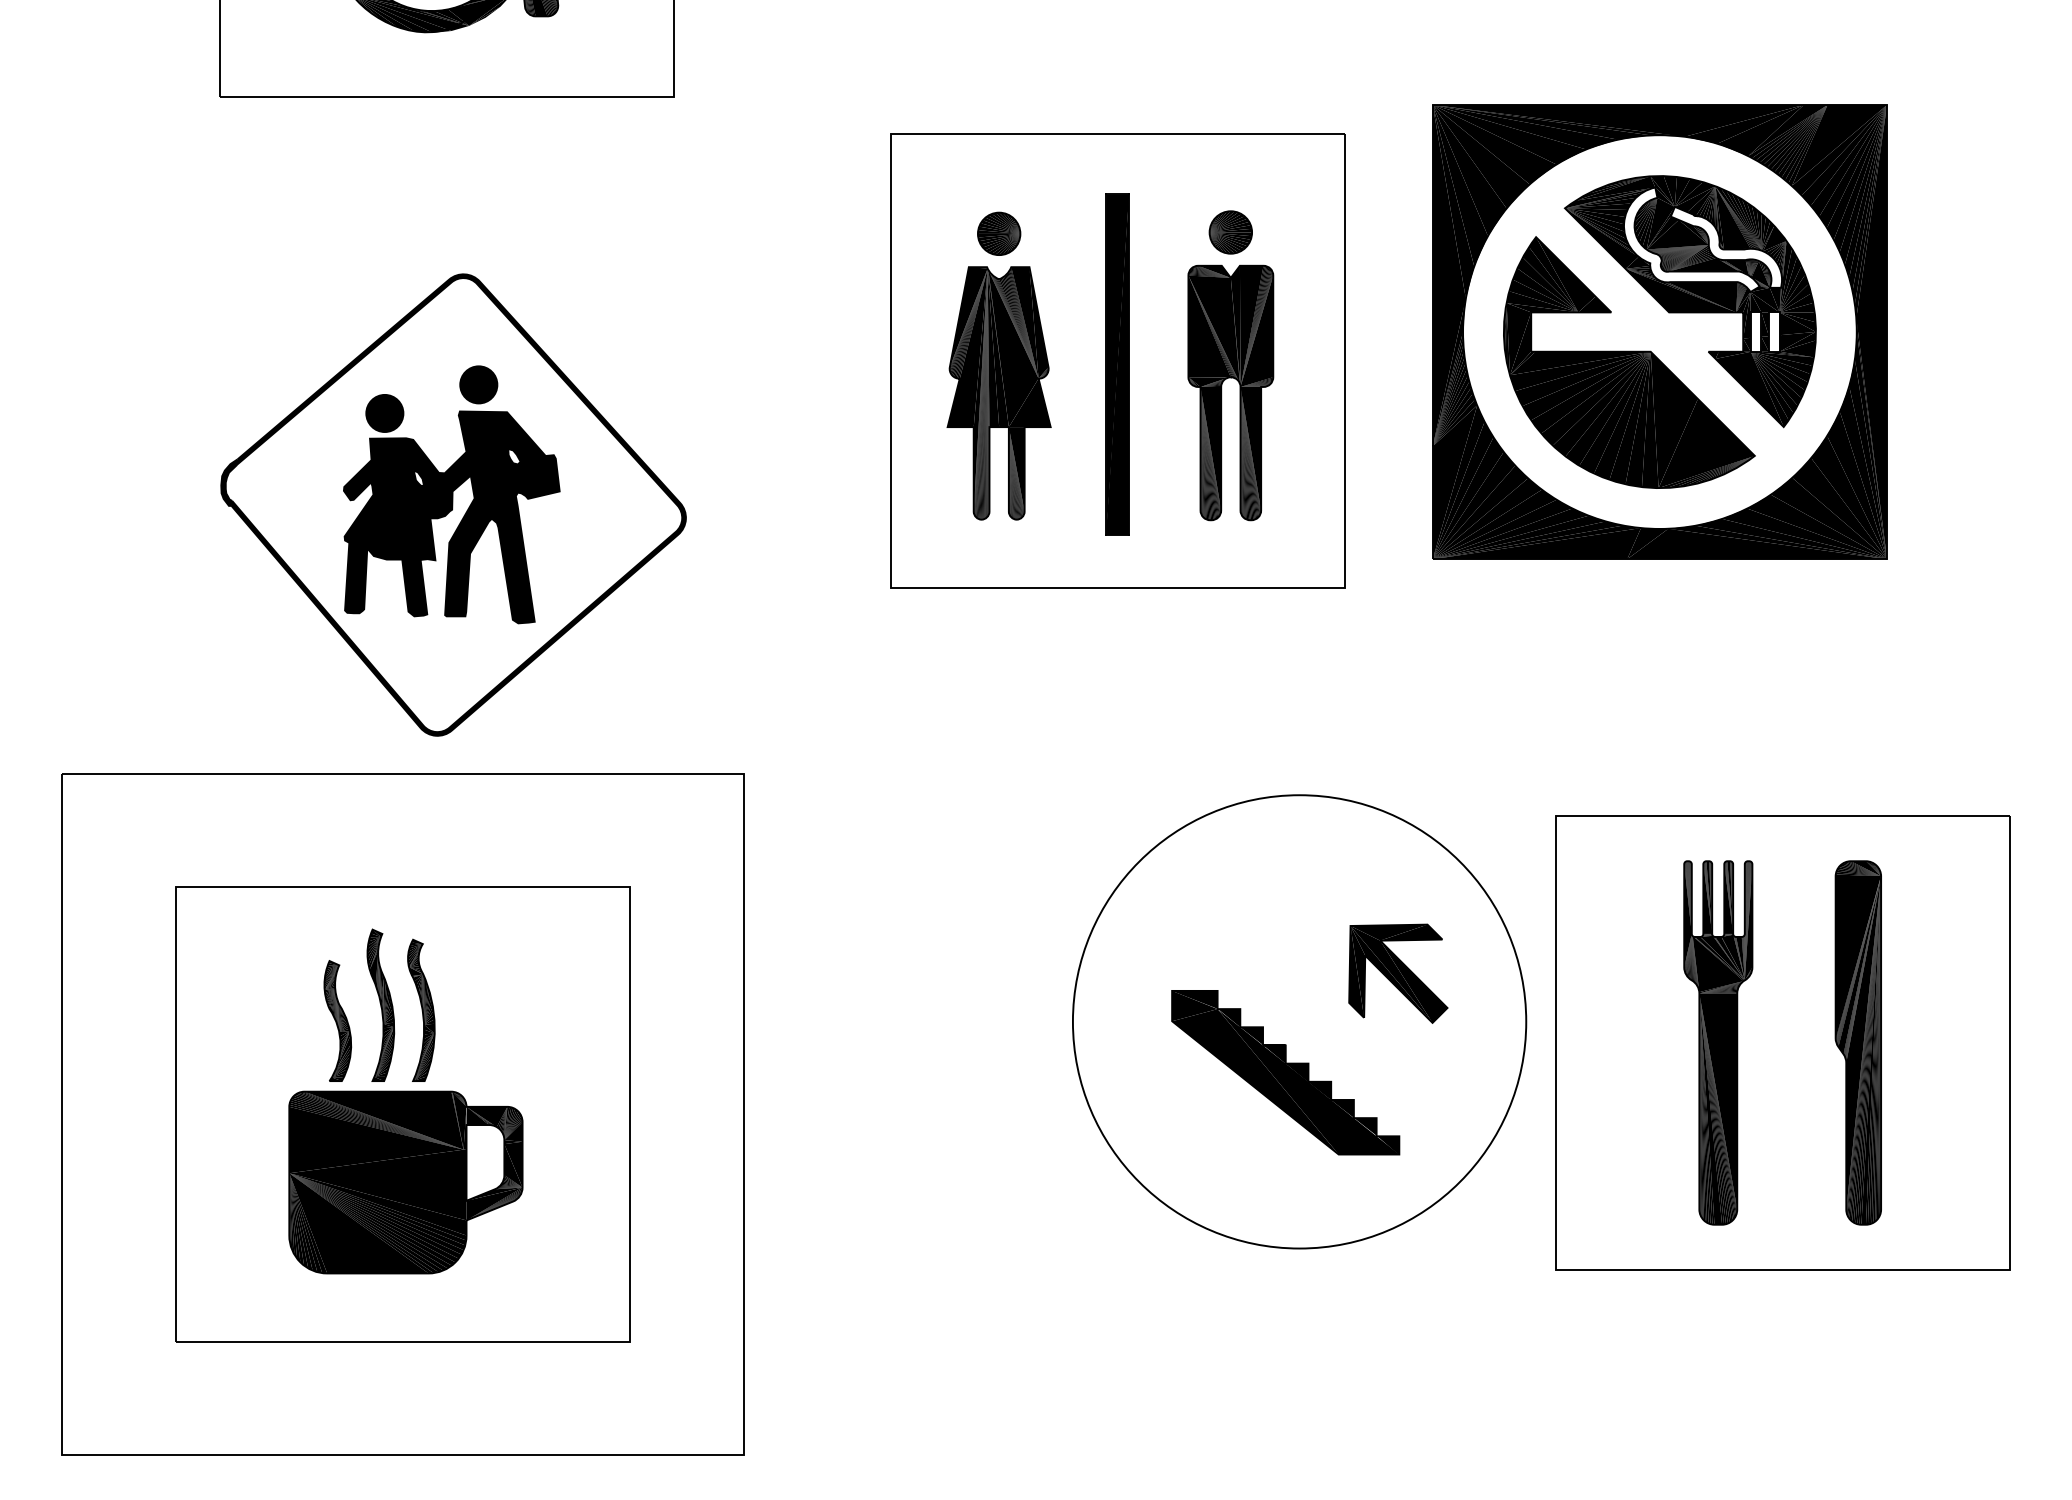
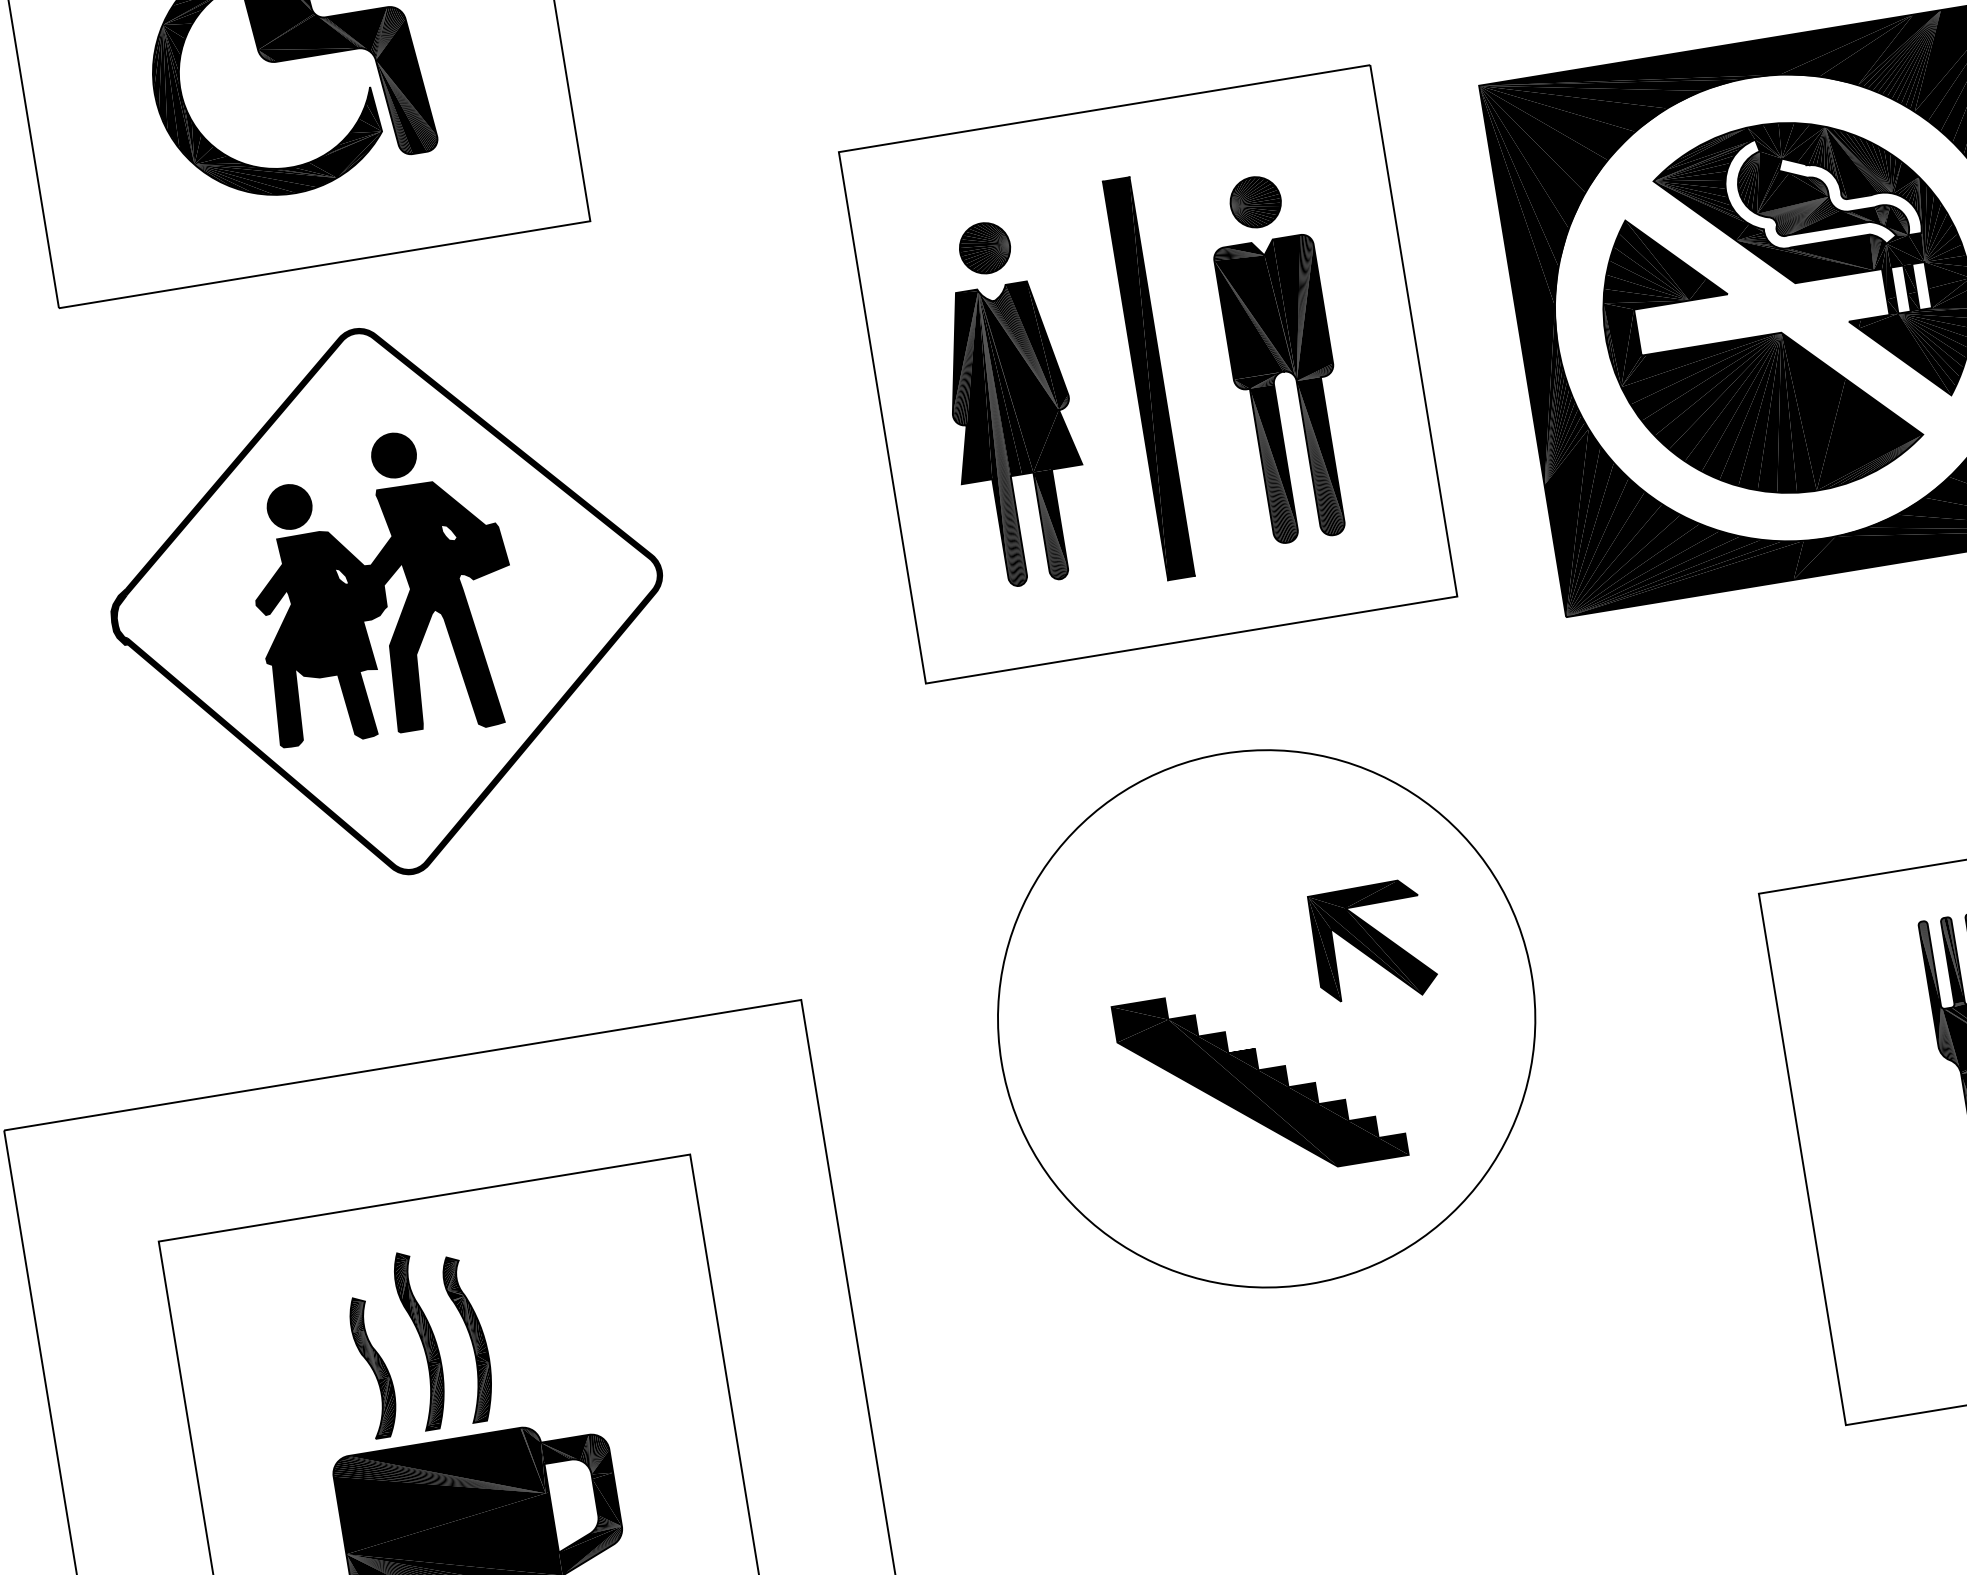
part: (1117, 360) -> (1147, 373), moved
part: (453, 504) -> (387, 600), moved
part: (1299, 1021) -> (1266, 1018), moved

